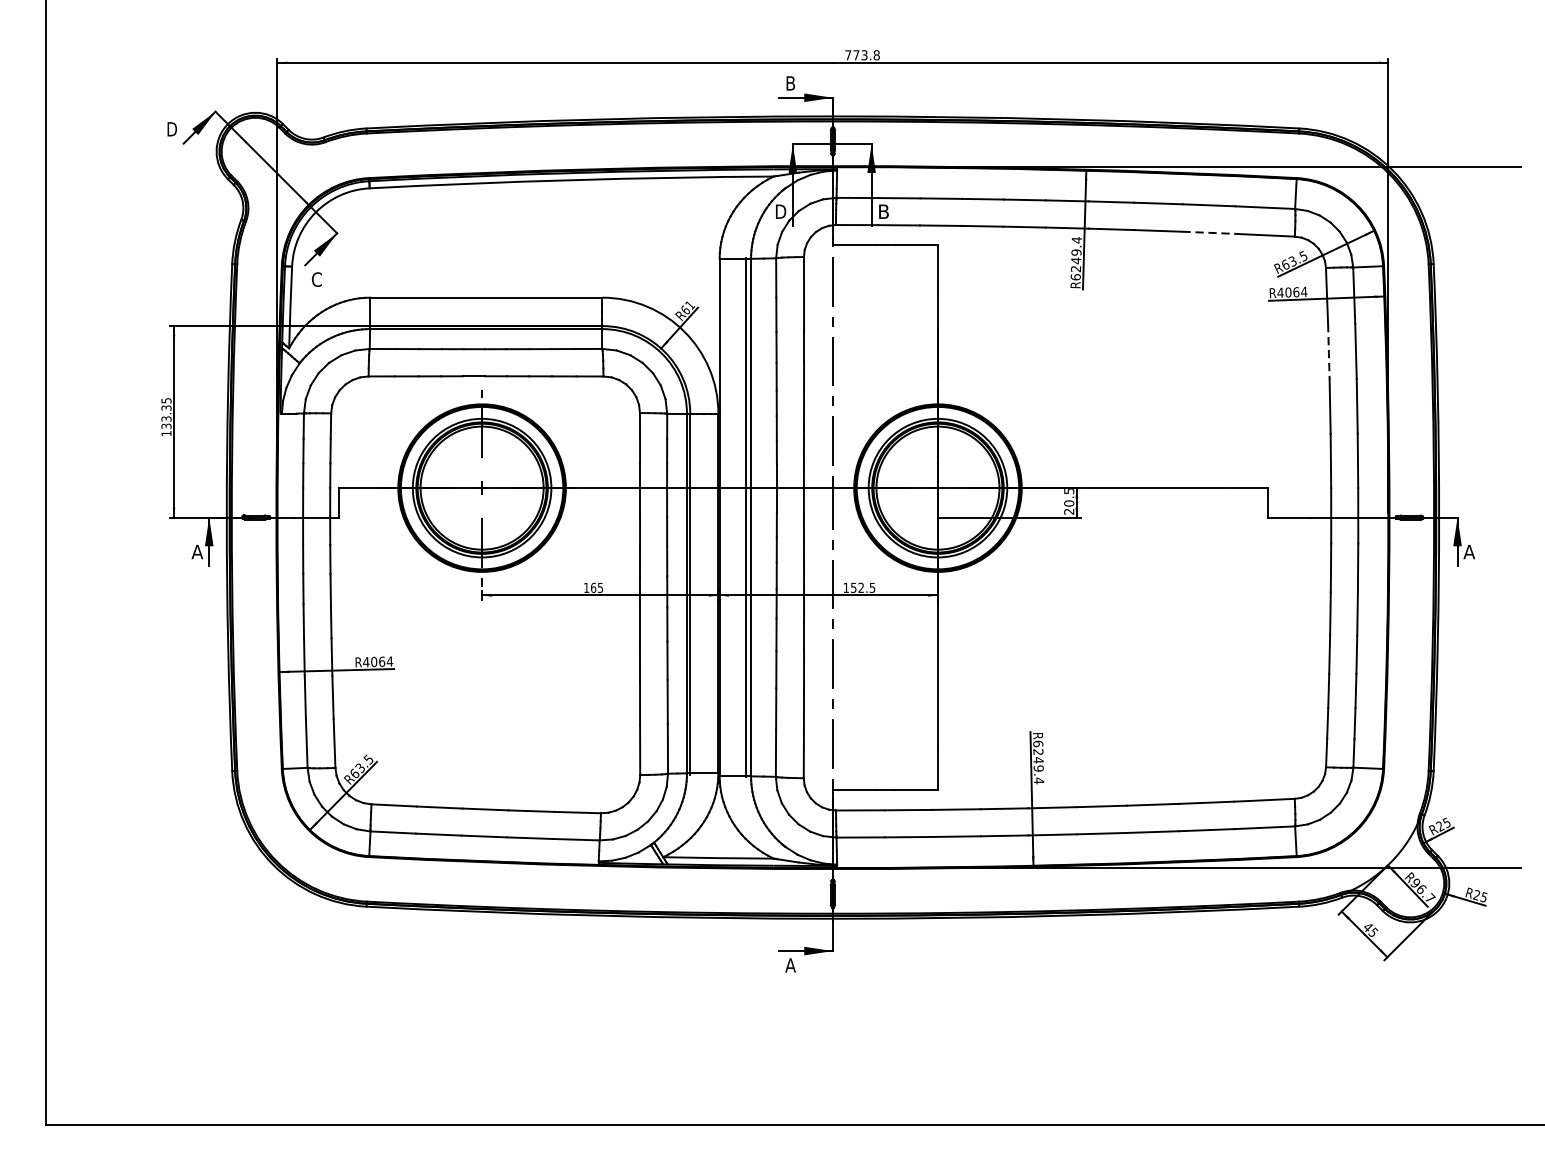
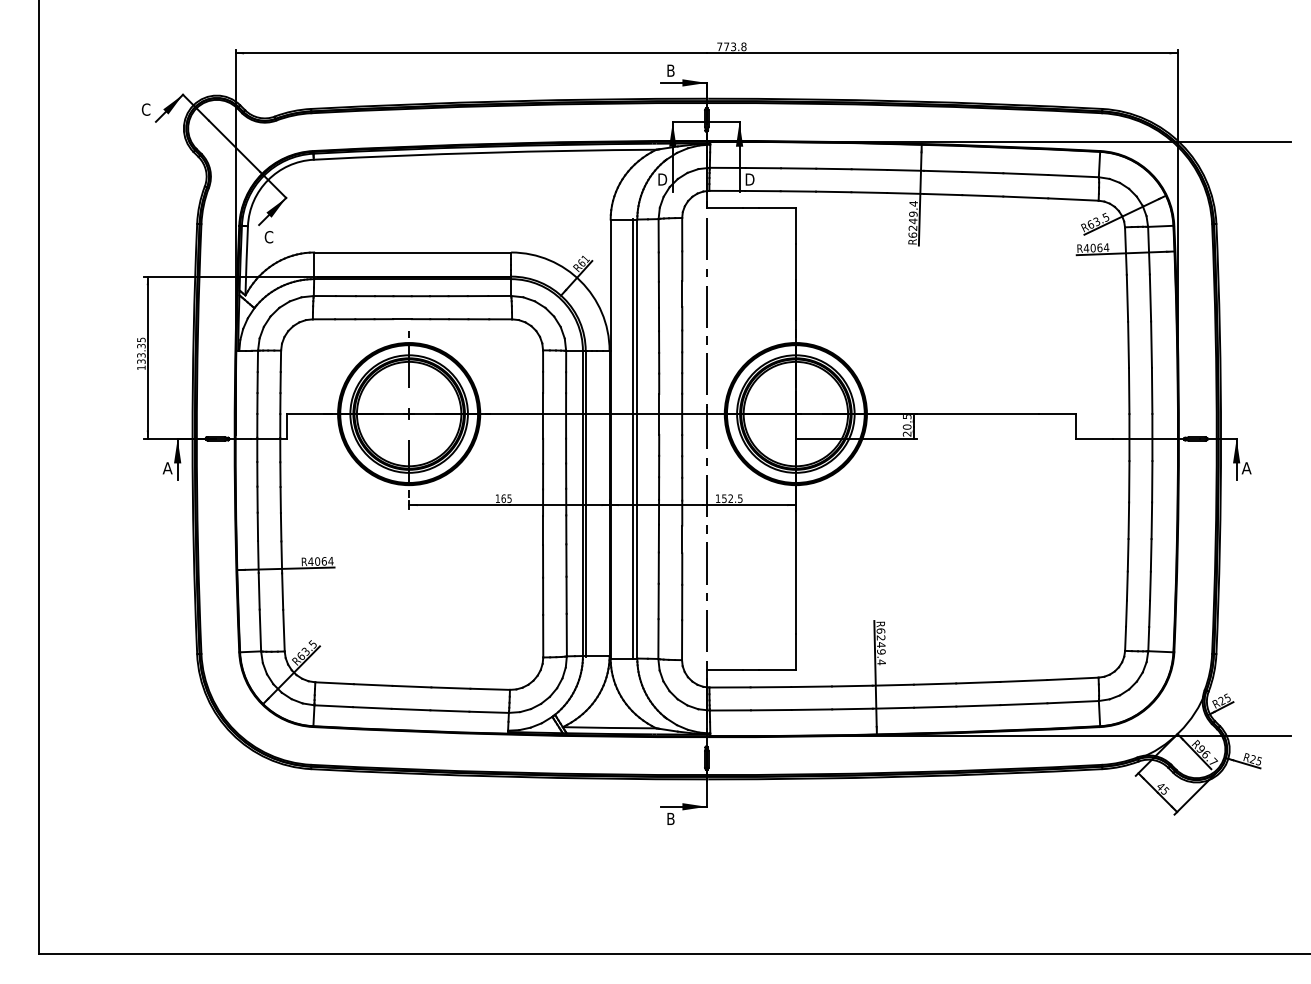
text: (171, 129) -> (145, 109), D -> C
text: (883, 211) -> (749, 179), B -> D
line: (1209, 232) -> (1026, 197), dashed -> solid
line: (1328, 351) -> (1127, 298), dashed -> solid
text: (790, 964) -> (670, 818), A -> B

